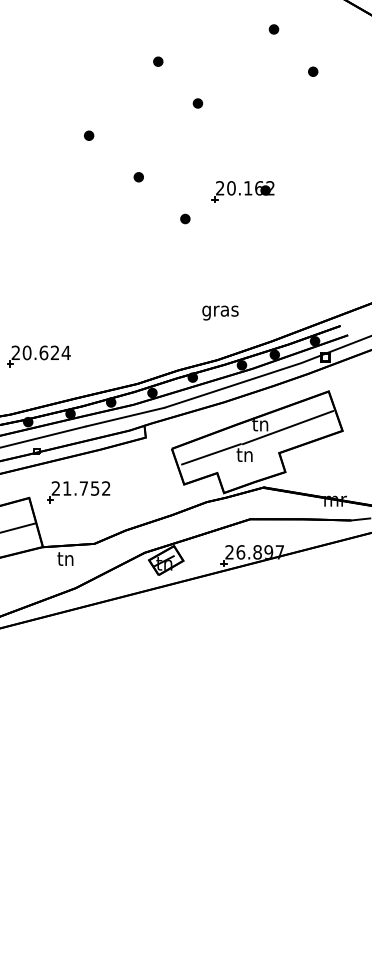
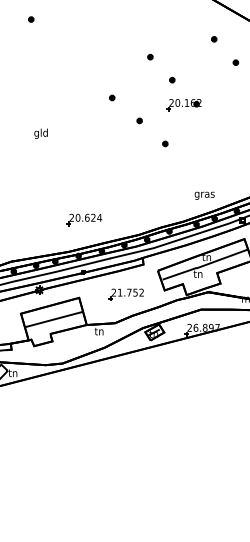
part: (241, 192) -> (183, 105), moved
text: (220, 312) -> (204, 195), moved
part: (76, 491) -> (125, 294), moved

